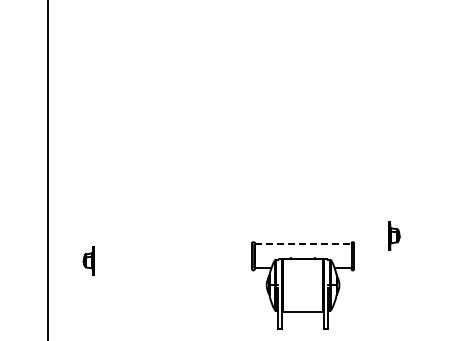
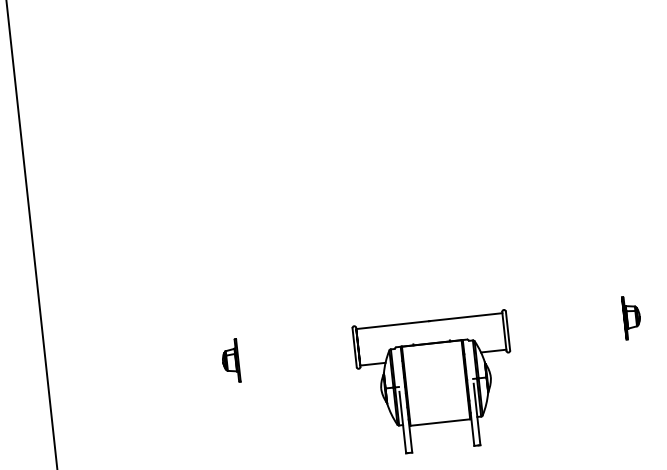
part: (394, 235) -> (632, 316), moved
line: (303, 244) -> (430, 321), dashed -> solid
part: (88, 261) -> (230, 361), moved

